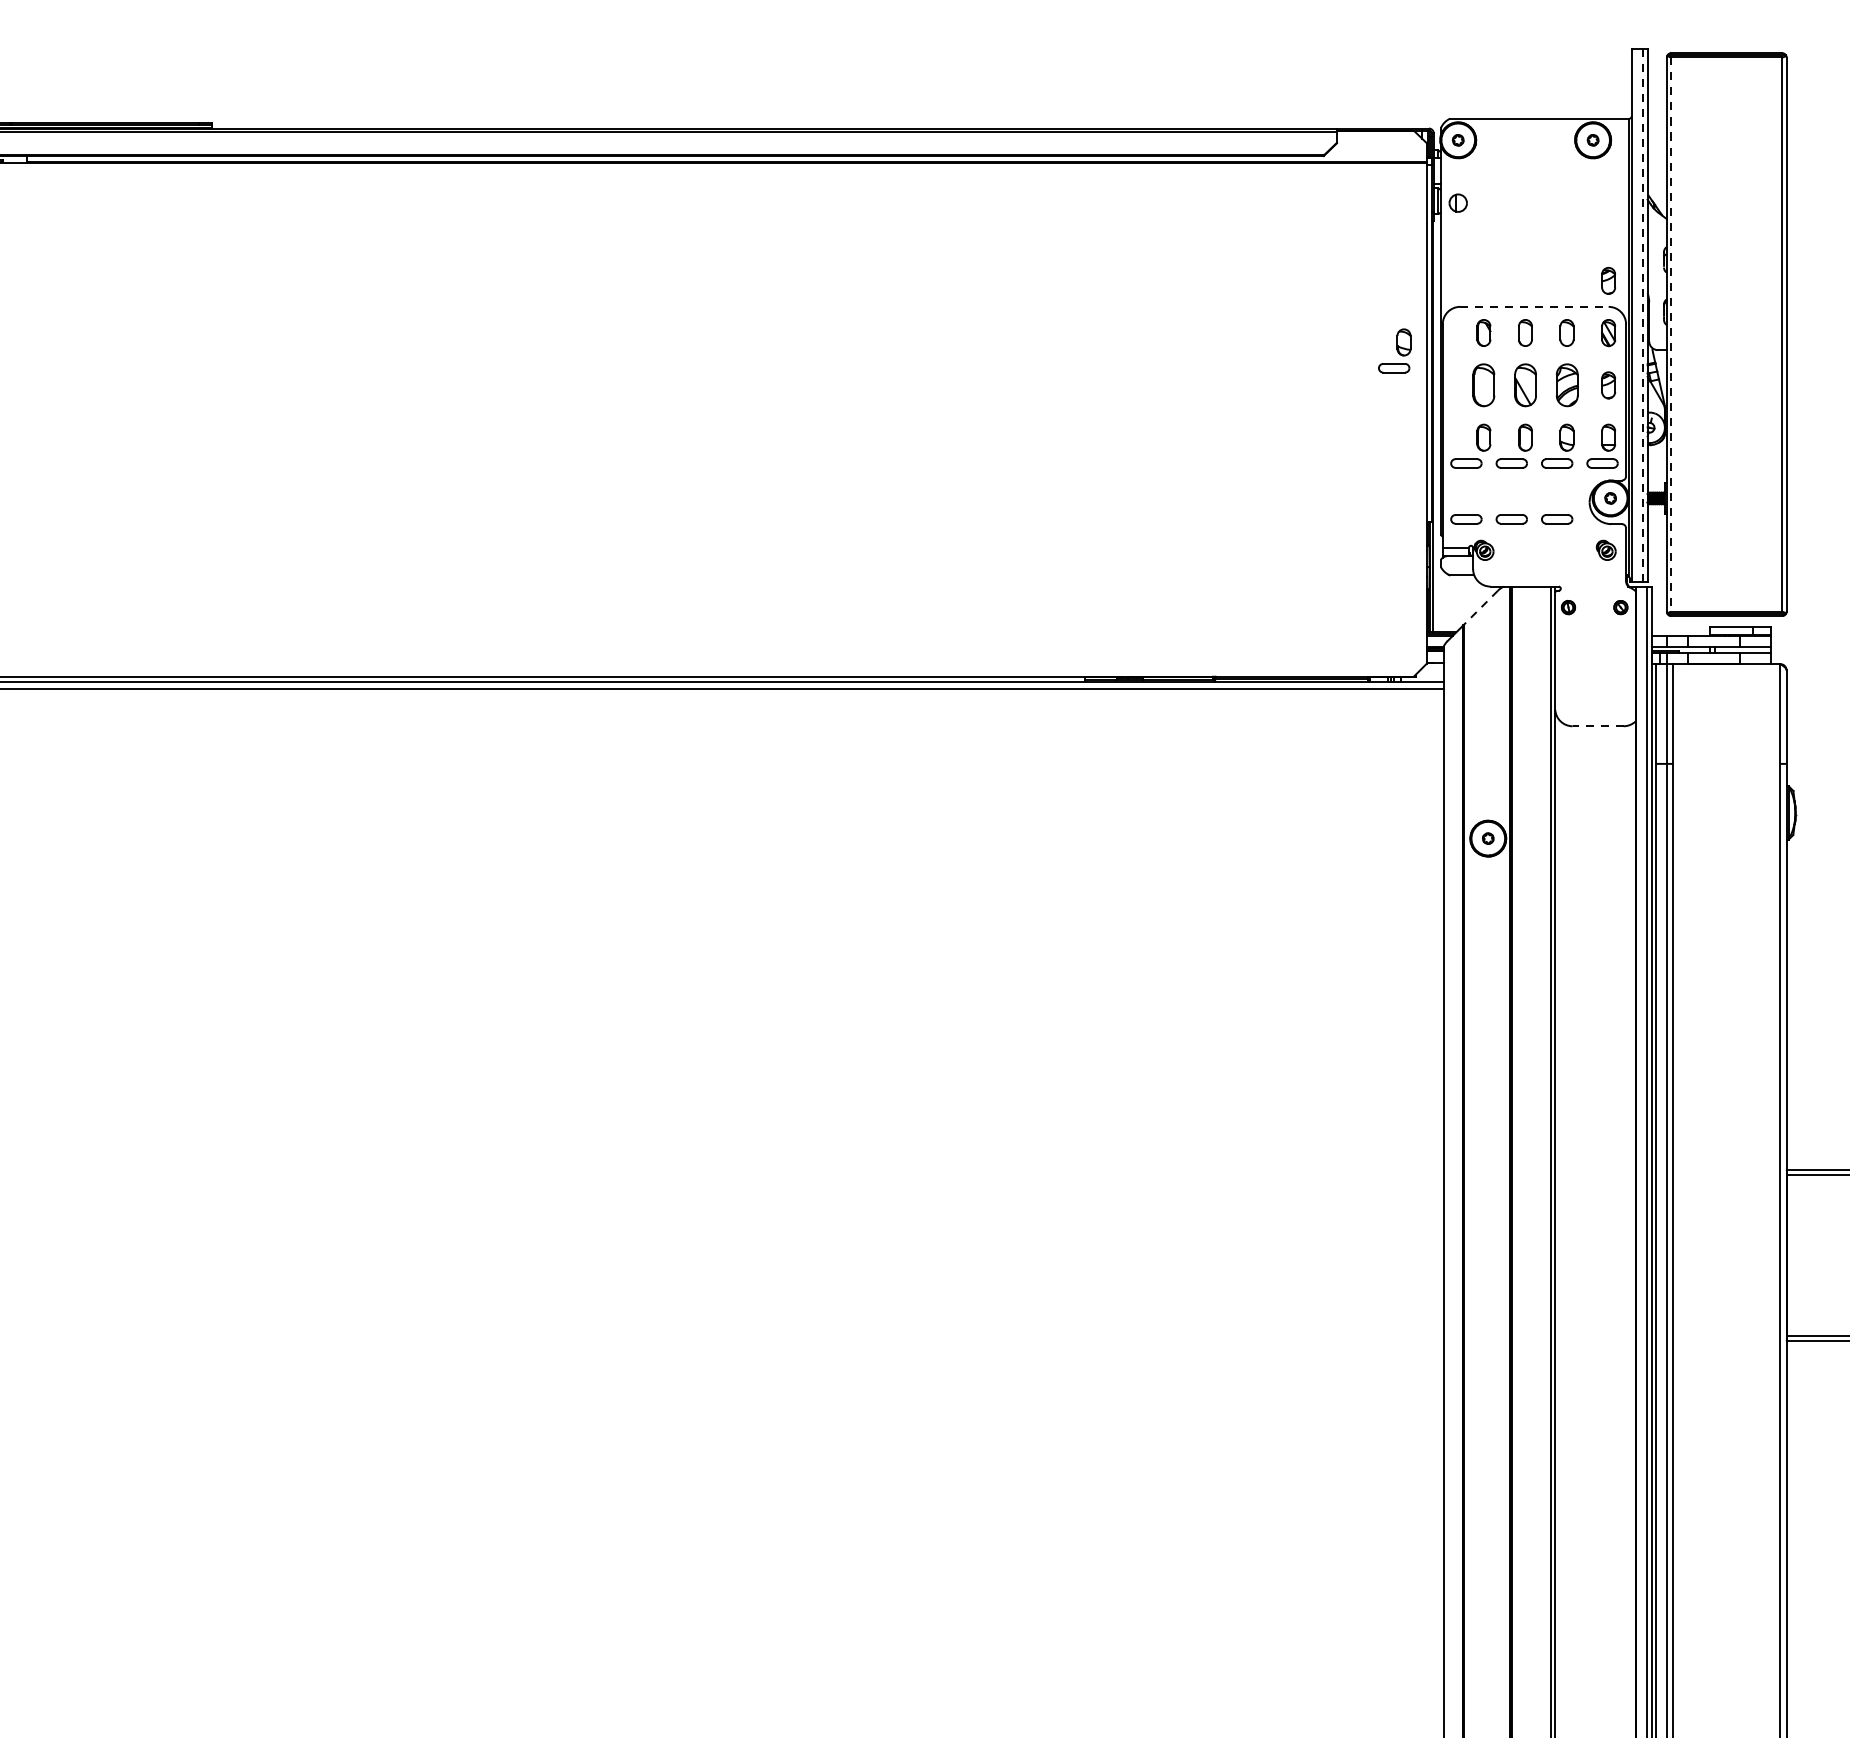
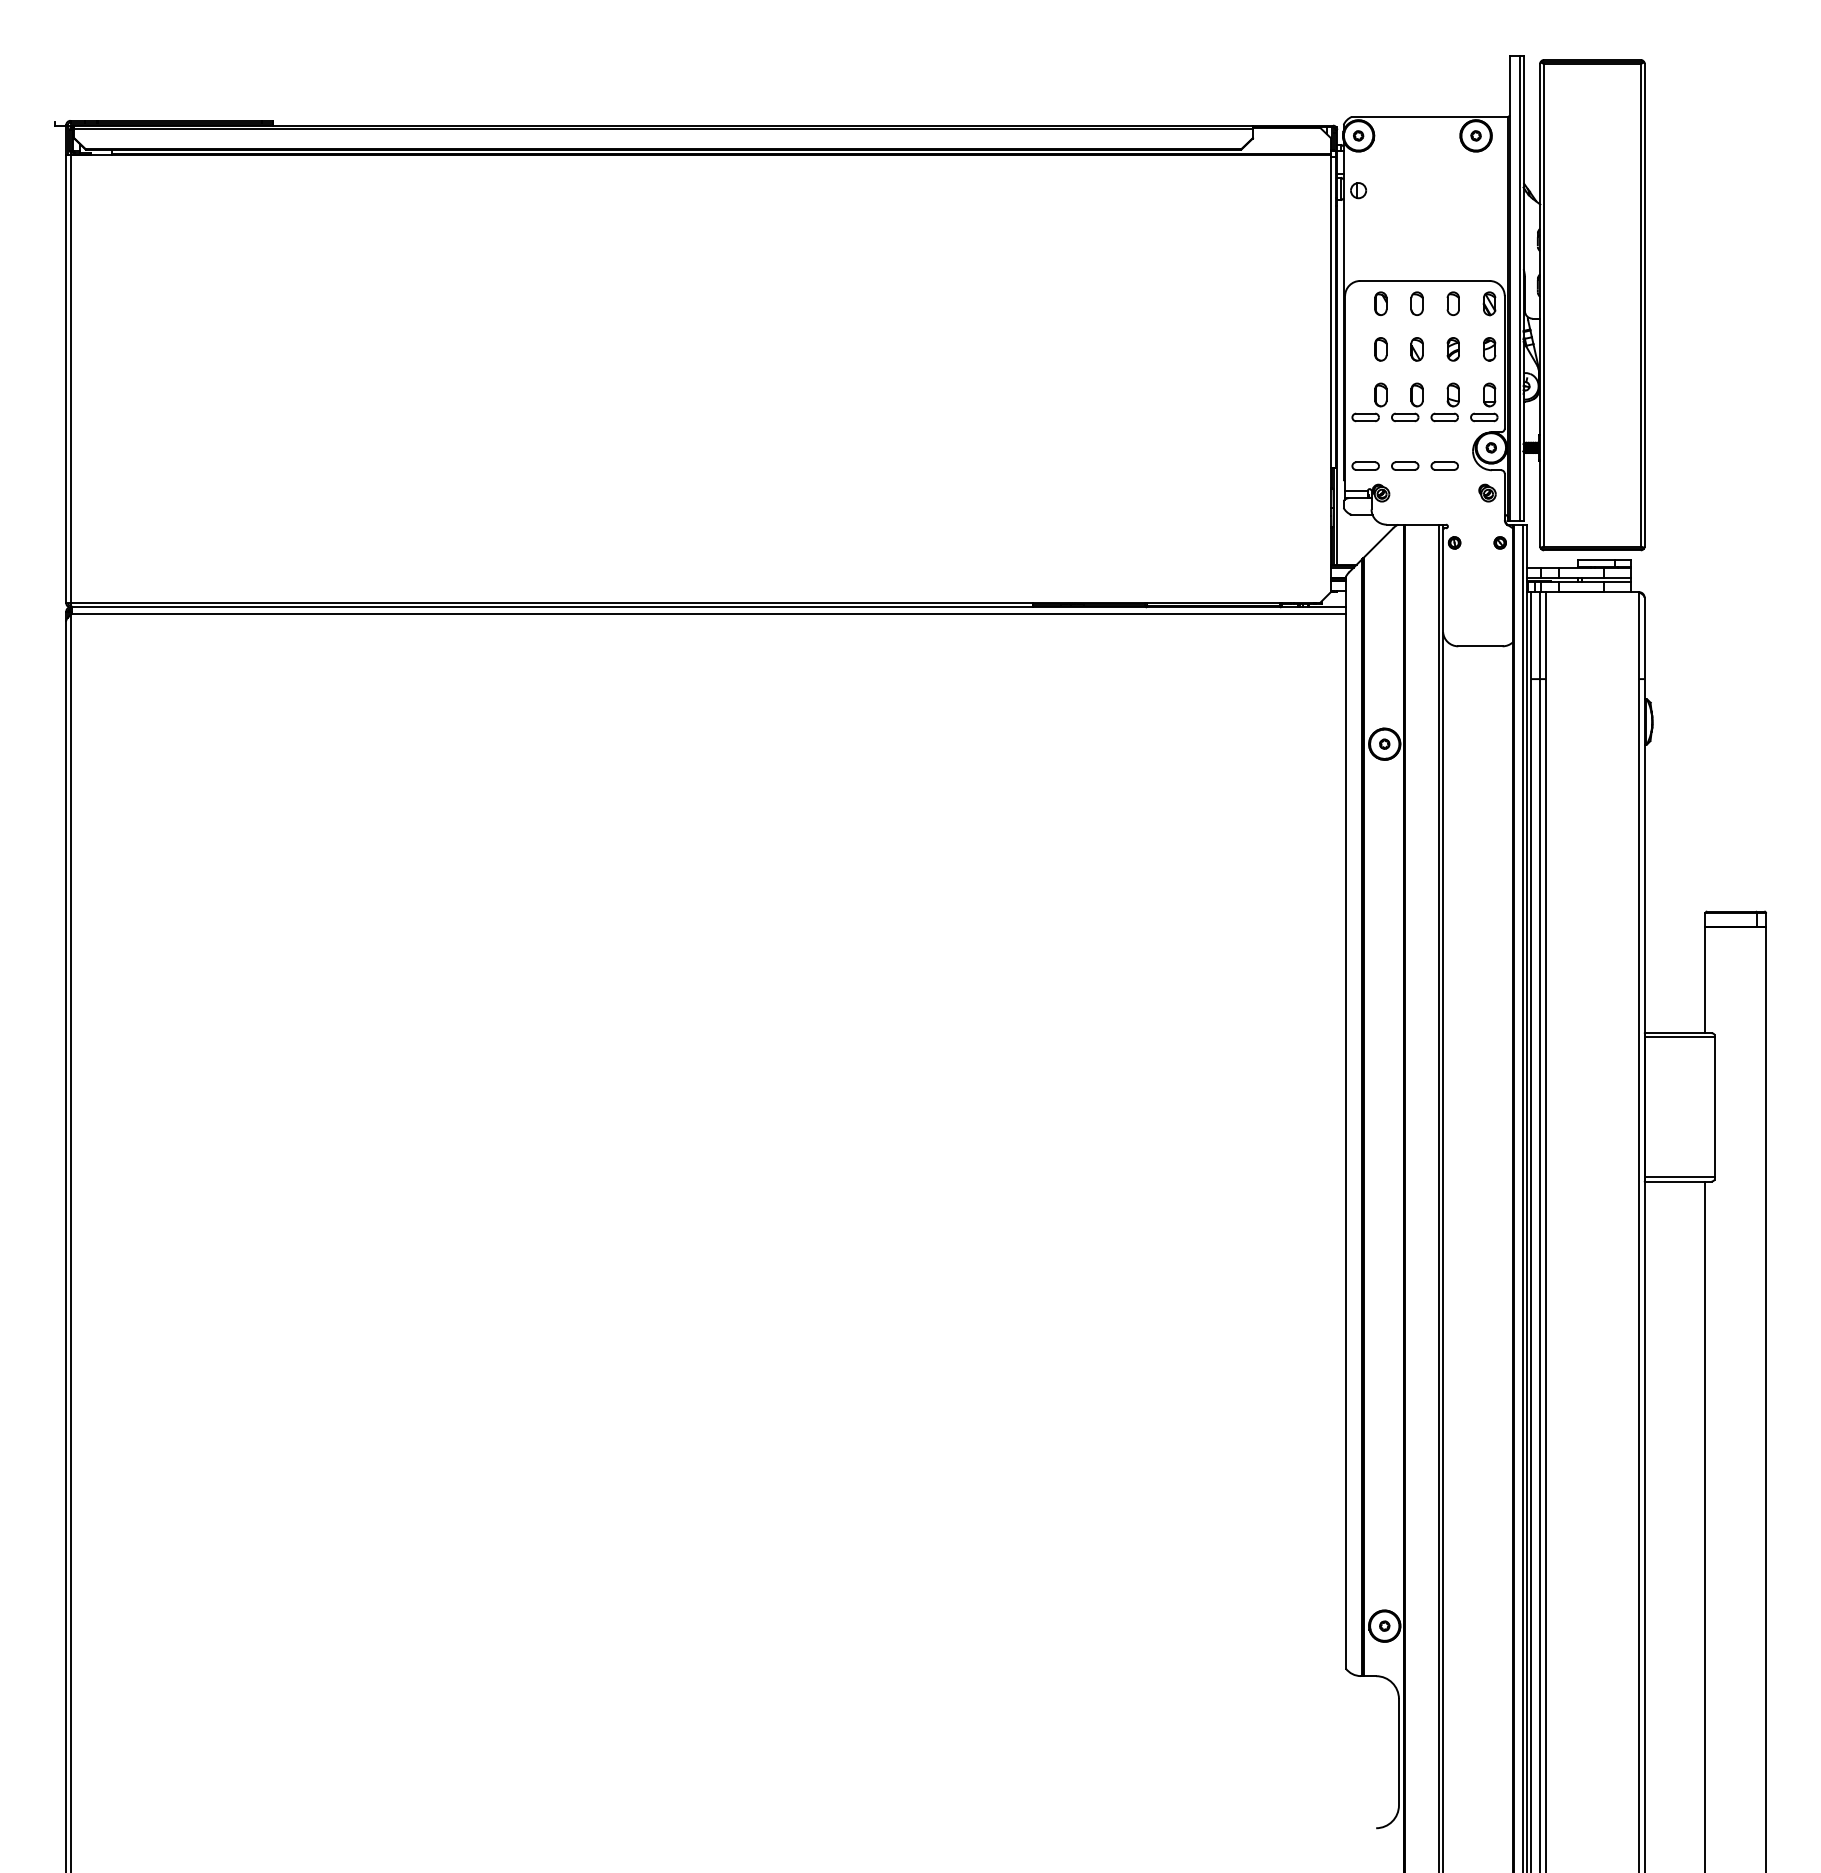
part: (1608, 281) -> (1489, 258), removed
line: (1533, 306) -> (1424, 280), dashed -> solid
line: (1642, 316) -> (1519, 289), dashed -> solid
line: (1671, 335) -> (1544, 305), dashed -> solid
part: (1393, 351) -> (1302, 319), removed
part: (1483, 385) -> (1380, 349), size x0.62
part: (1524, 385) -> (1416, 349), size x0.62
part: (1566, 385) -> (1452, 349), size x0.62
line: (1481, 608) -> (1378, 543), dashed -> solid
line: (1597, 726) -> (1479, 646), dashed -> solid

